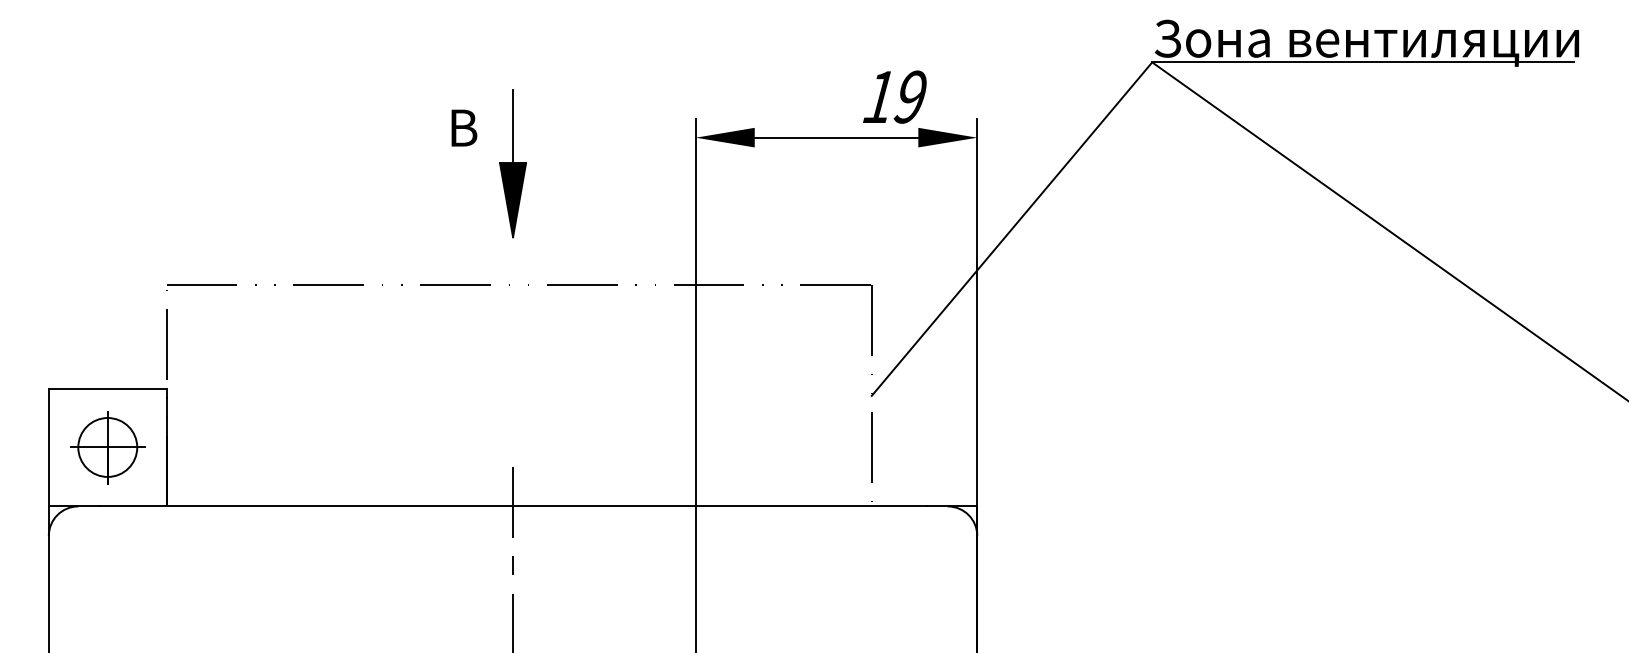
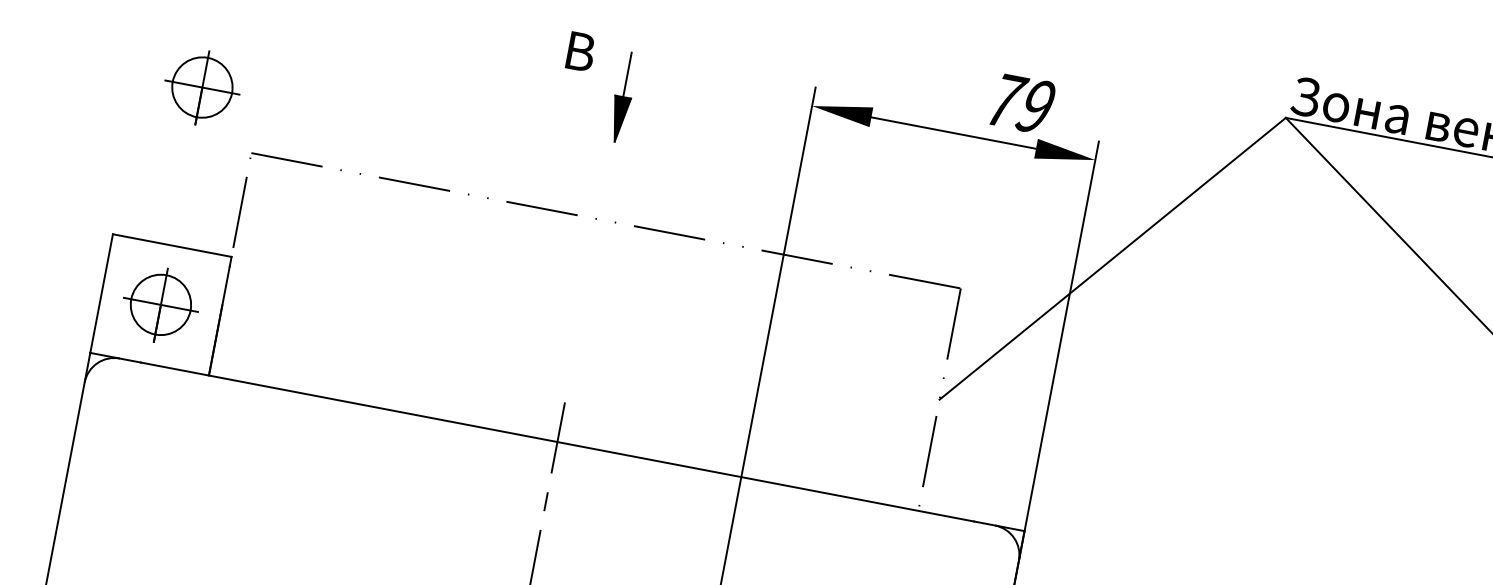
text: (881, 96) -> (1006, 100), 19 -> 79
part: (512, 163) -> (622, 96), size x0.6
part: (107, 231) -> (202, 87), added

